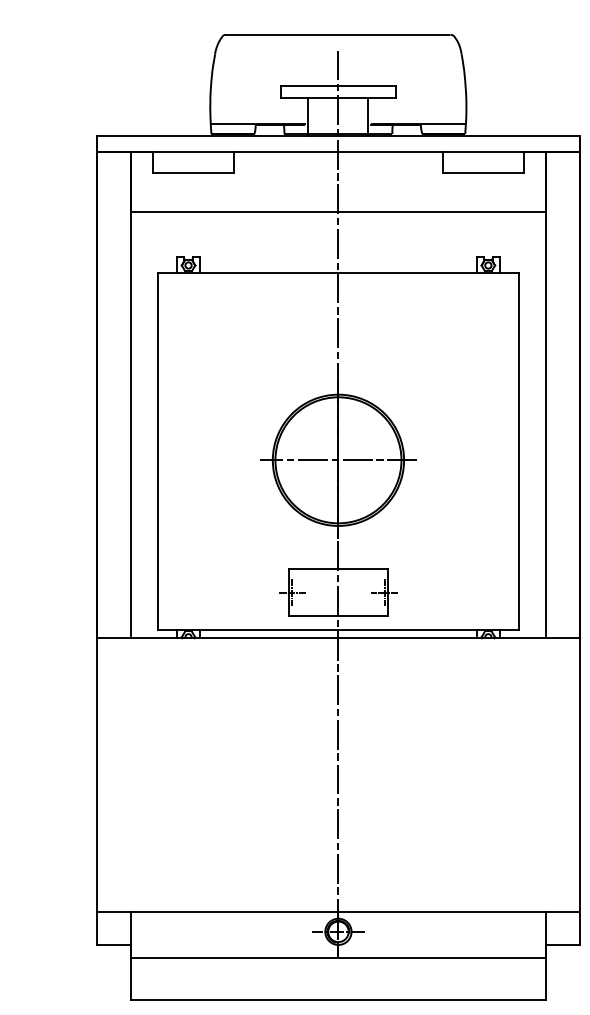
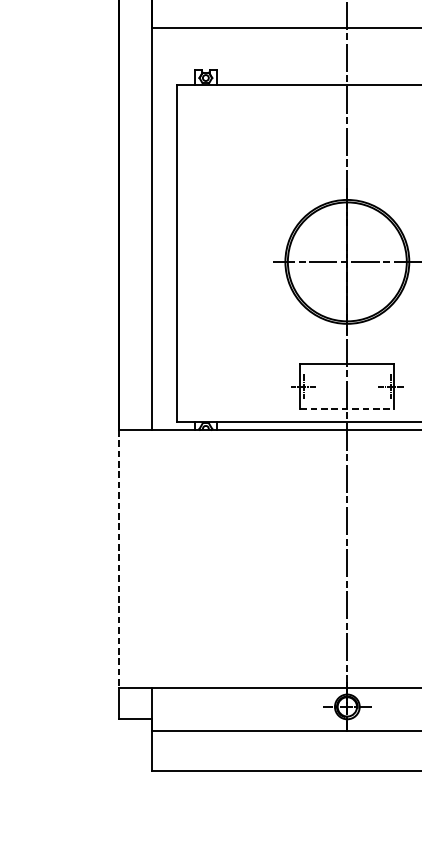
line: (338, 616) -> (347, 409), solid -> dashed
line: (96, 775) -> (118, 559), solid -> dashed

